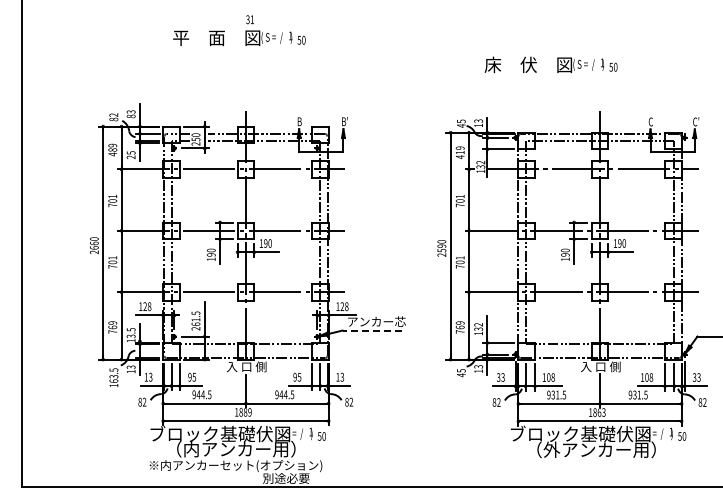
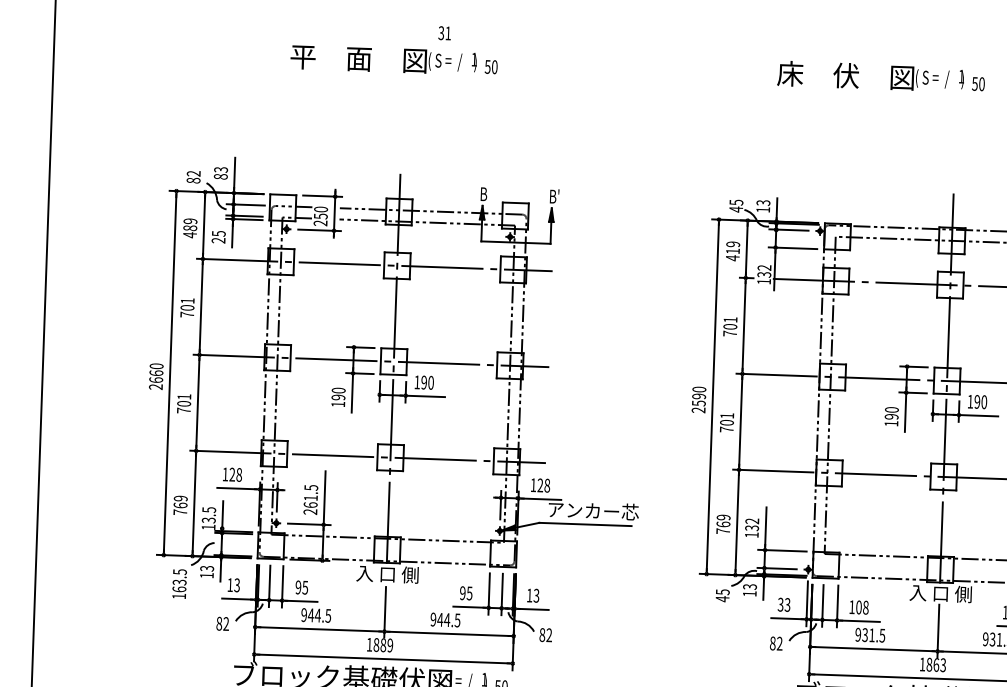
text: (249, 19) -> (443, 32), moved
text: (550, 64) -> (880, 76), moved
line: (372, 330) -> (586, 524), dashed -> solid

